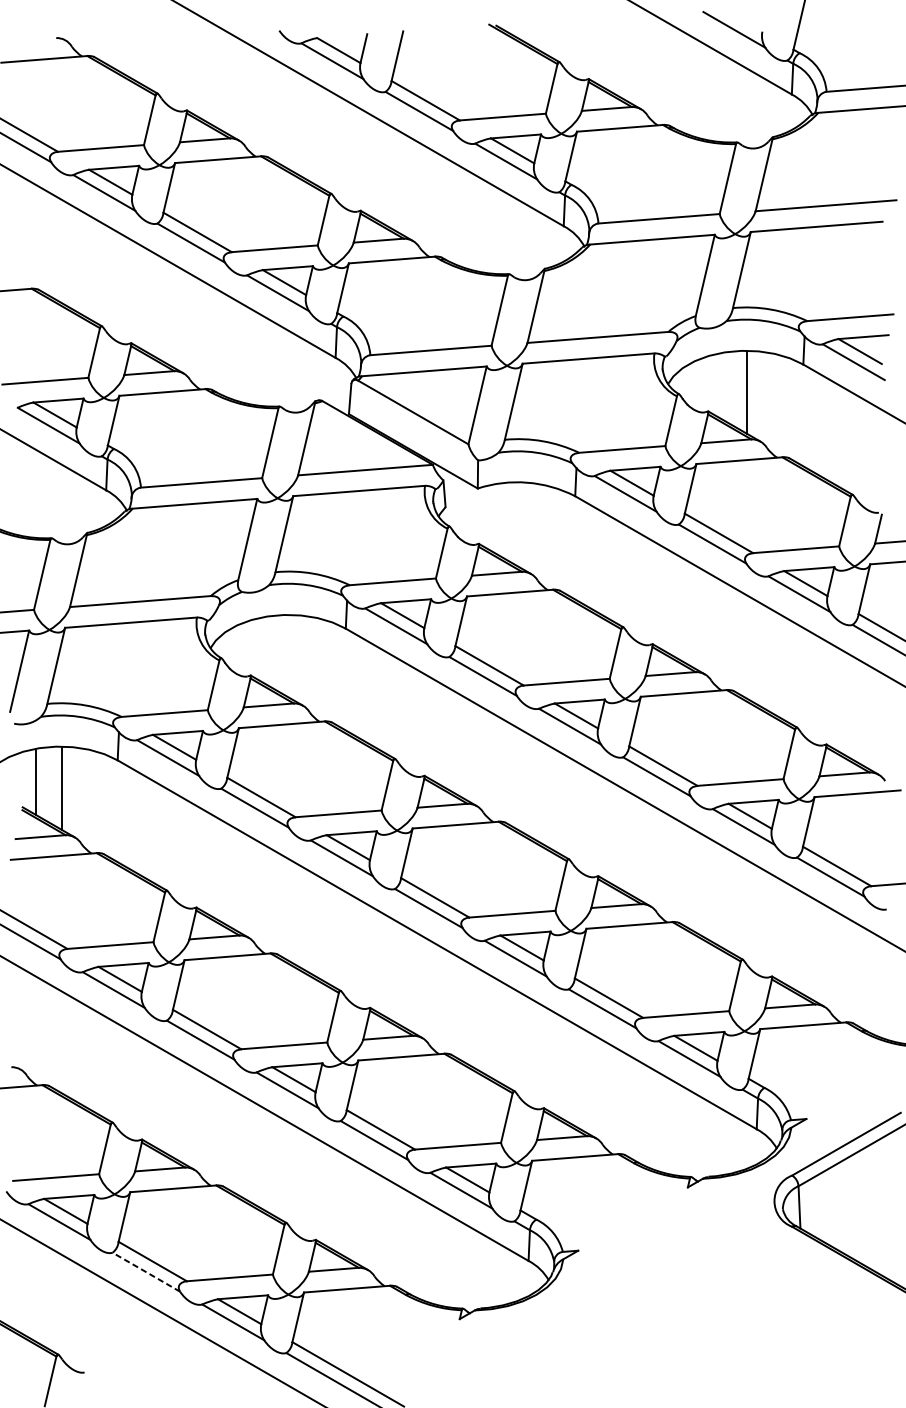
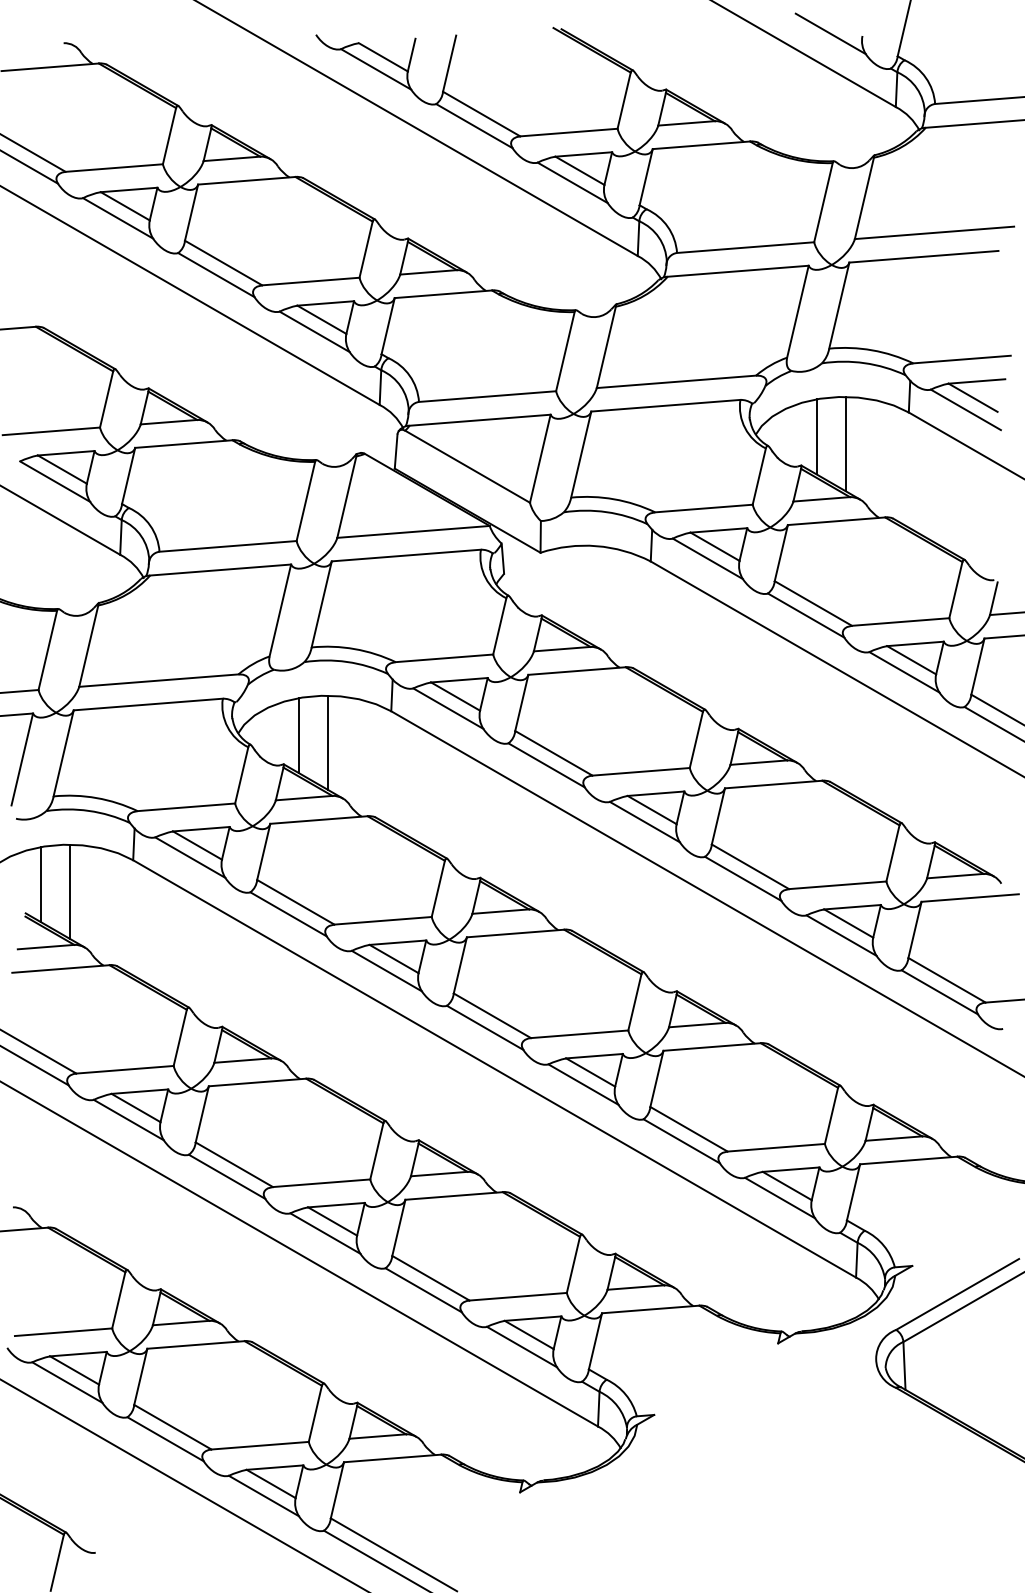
line: (721, 385) -> (816, 436), added
line: (264, 650) -> (299, 735), added
line: (289, 656) -> (327, 742), added
line: (146, 1272) -> (165, 1439), dashed -> solid

